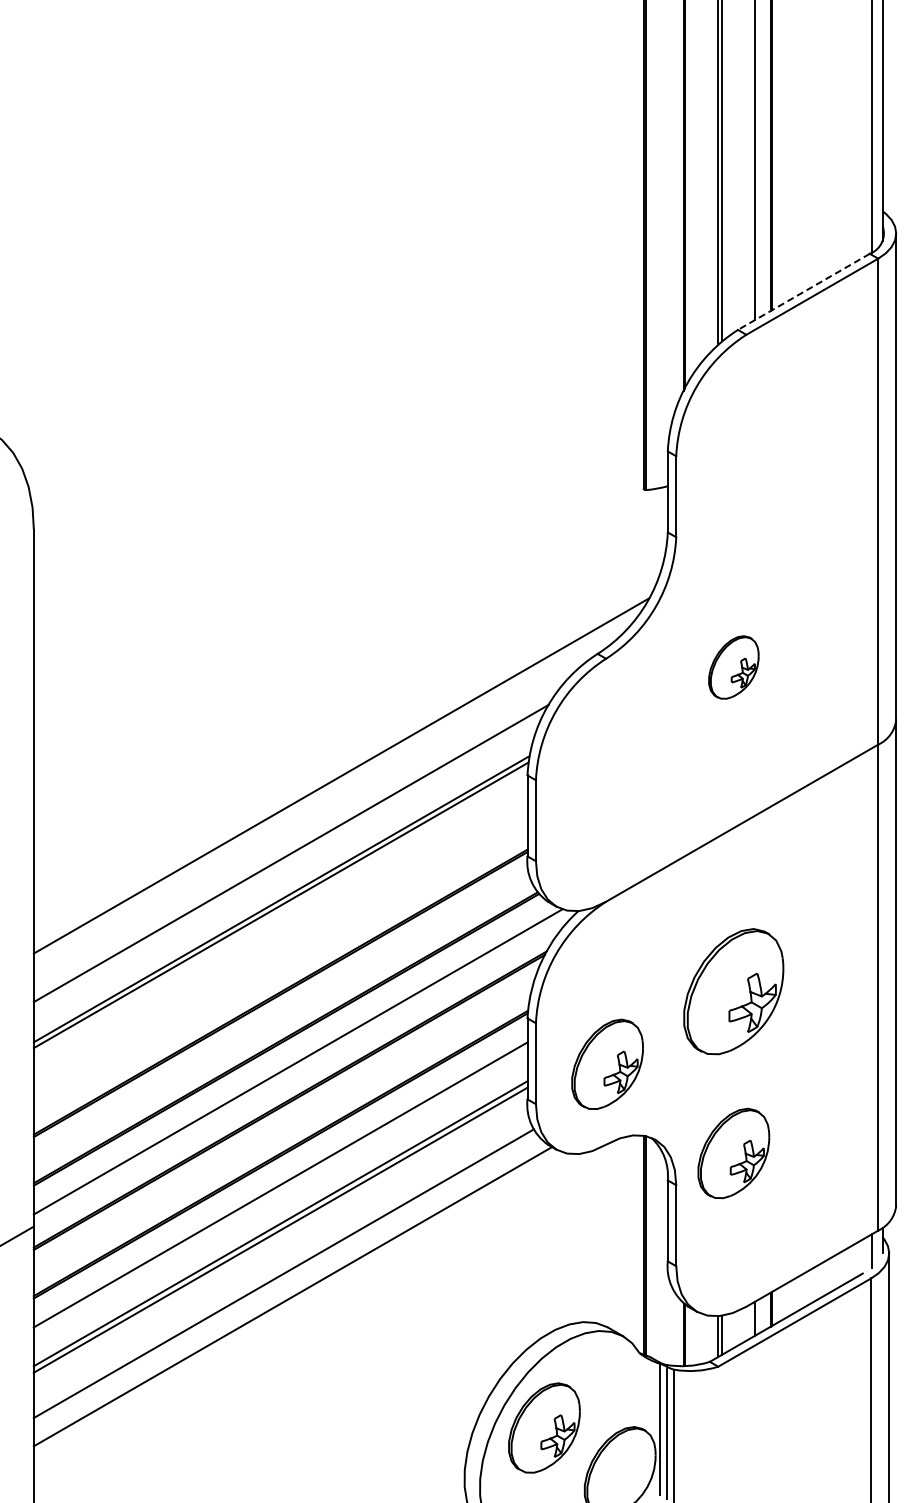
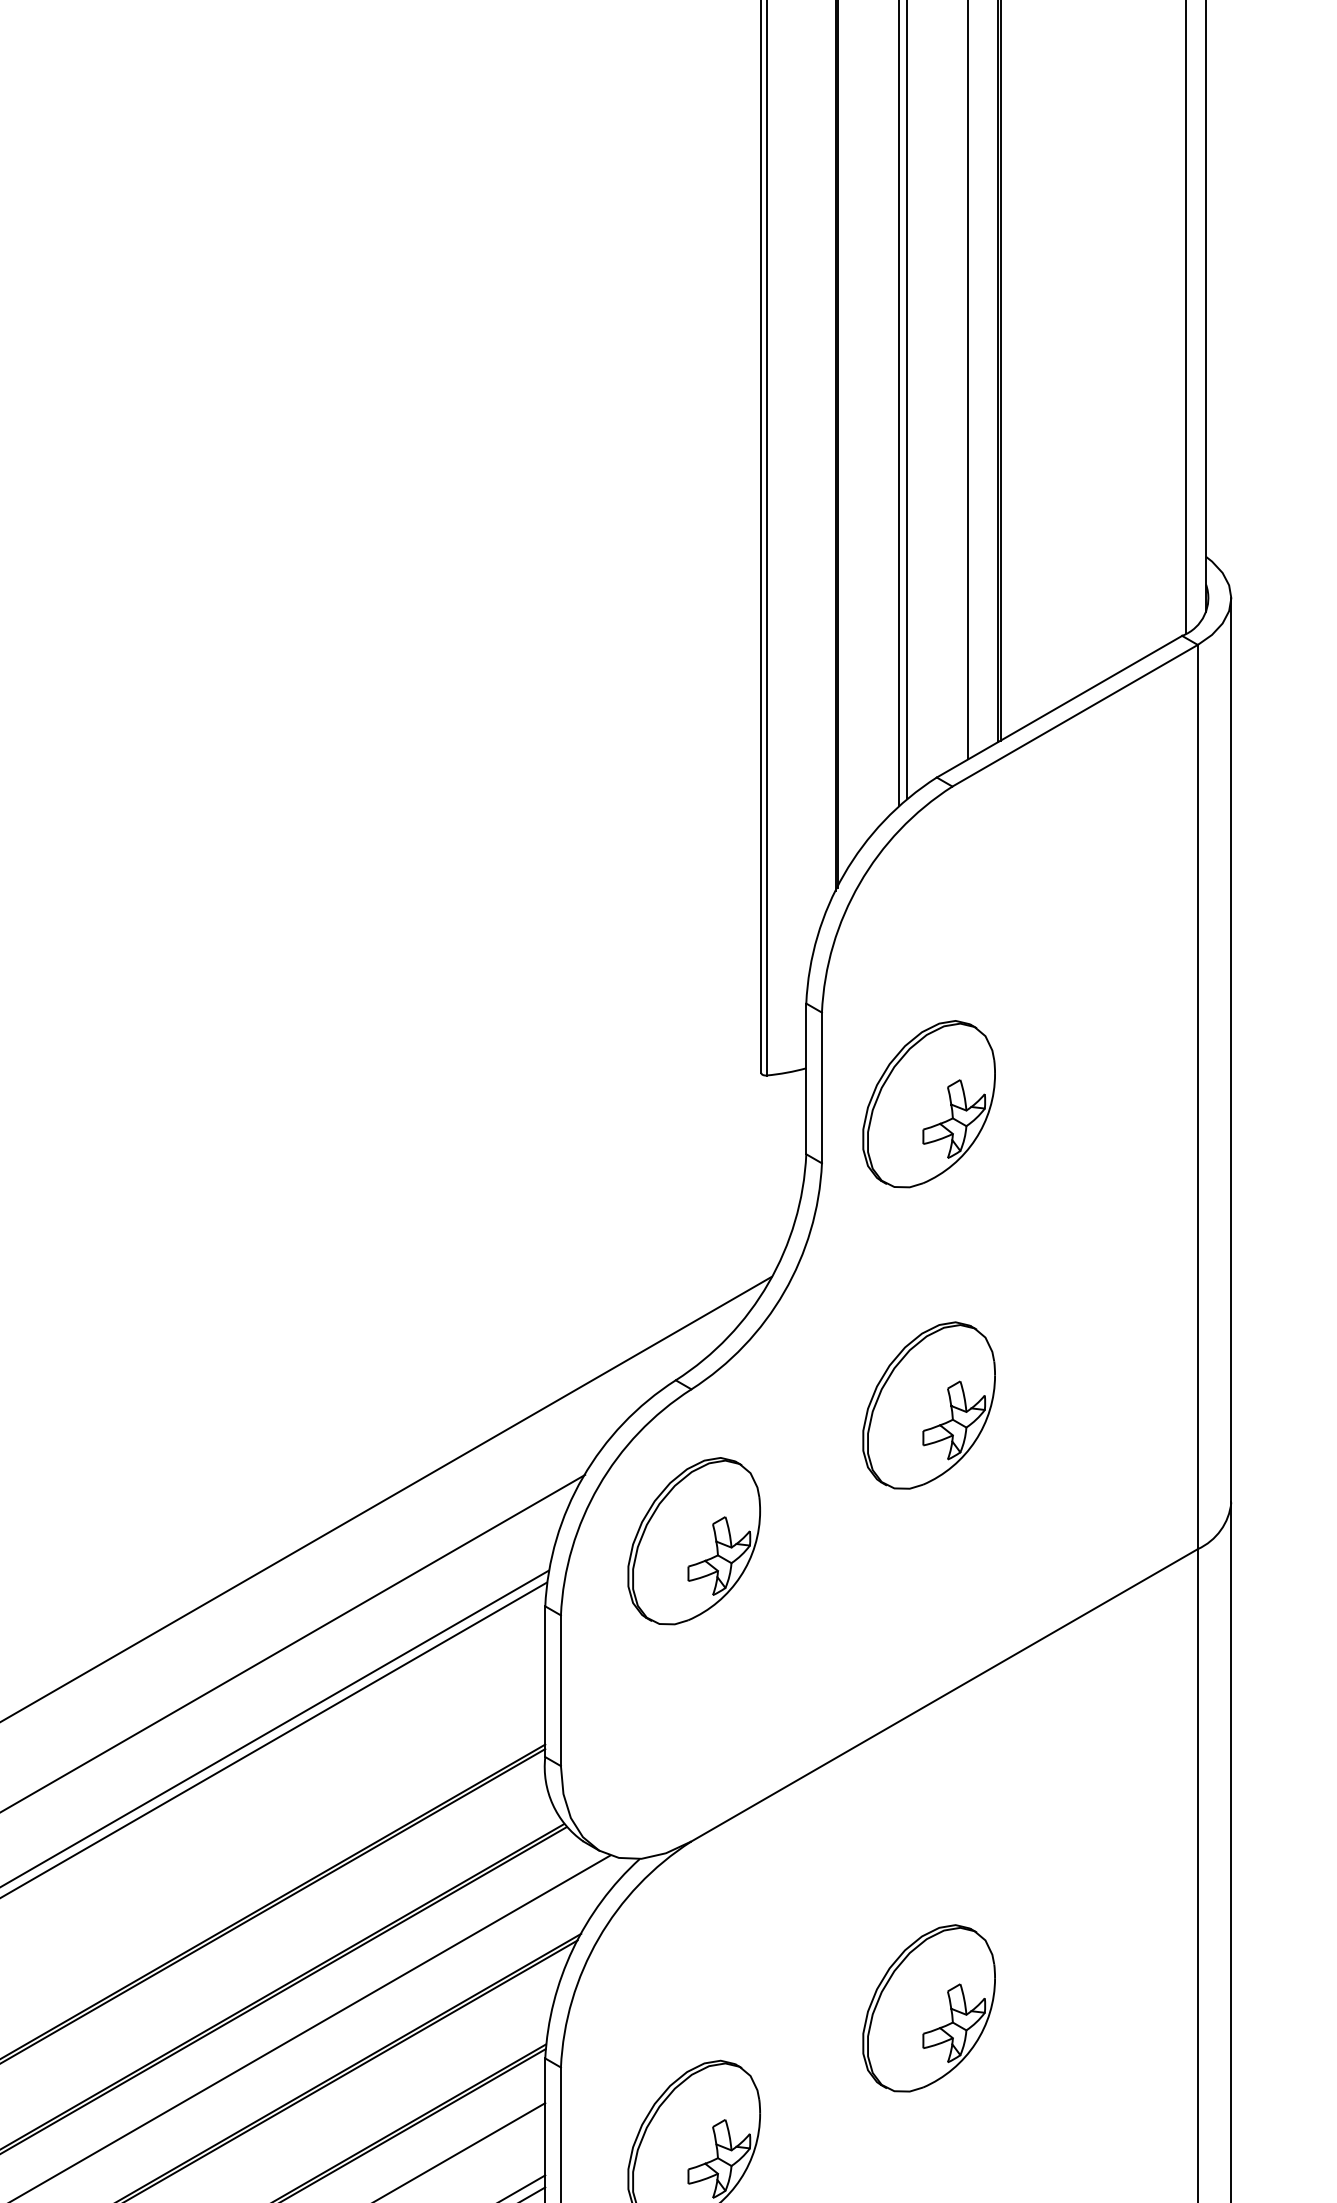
line: (803, 292) -> (1058, 707), dashed -> solid
part: (733, 505) -> (928, 1104), added
part: (733, 667) -> (928, 1405), size x1.43
part: (607, 739) -> (694, 1539), added
part: (733, 990) -> (928, 2006), size x0.71

